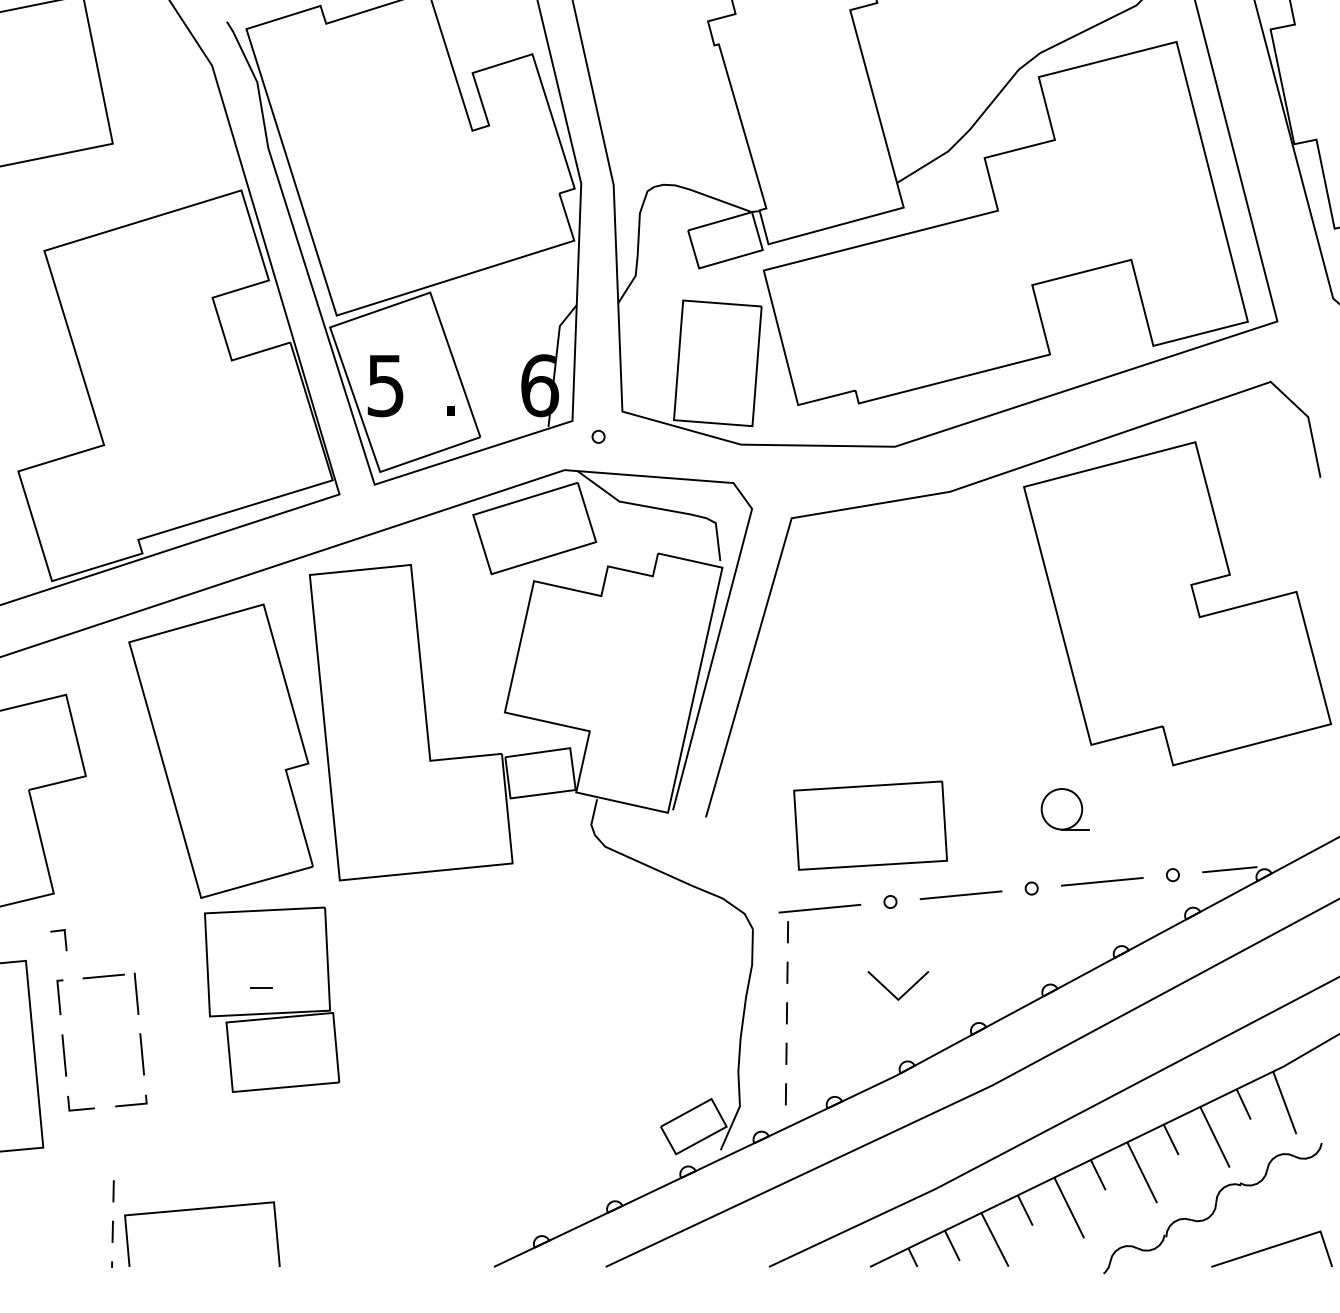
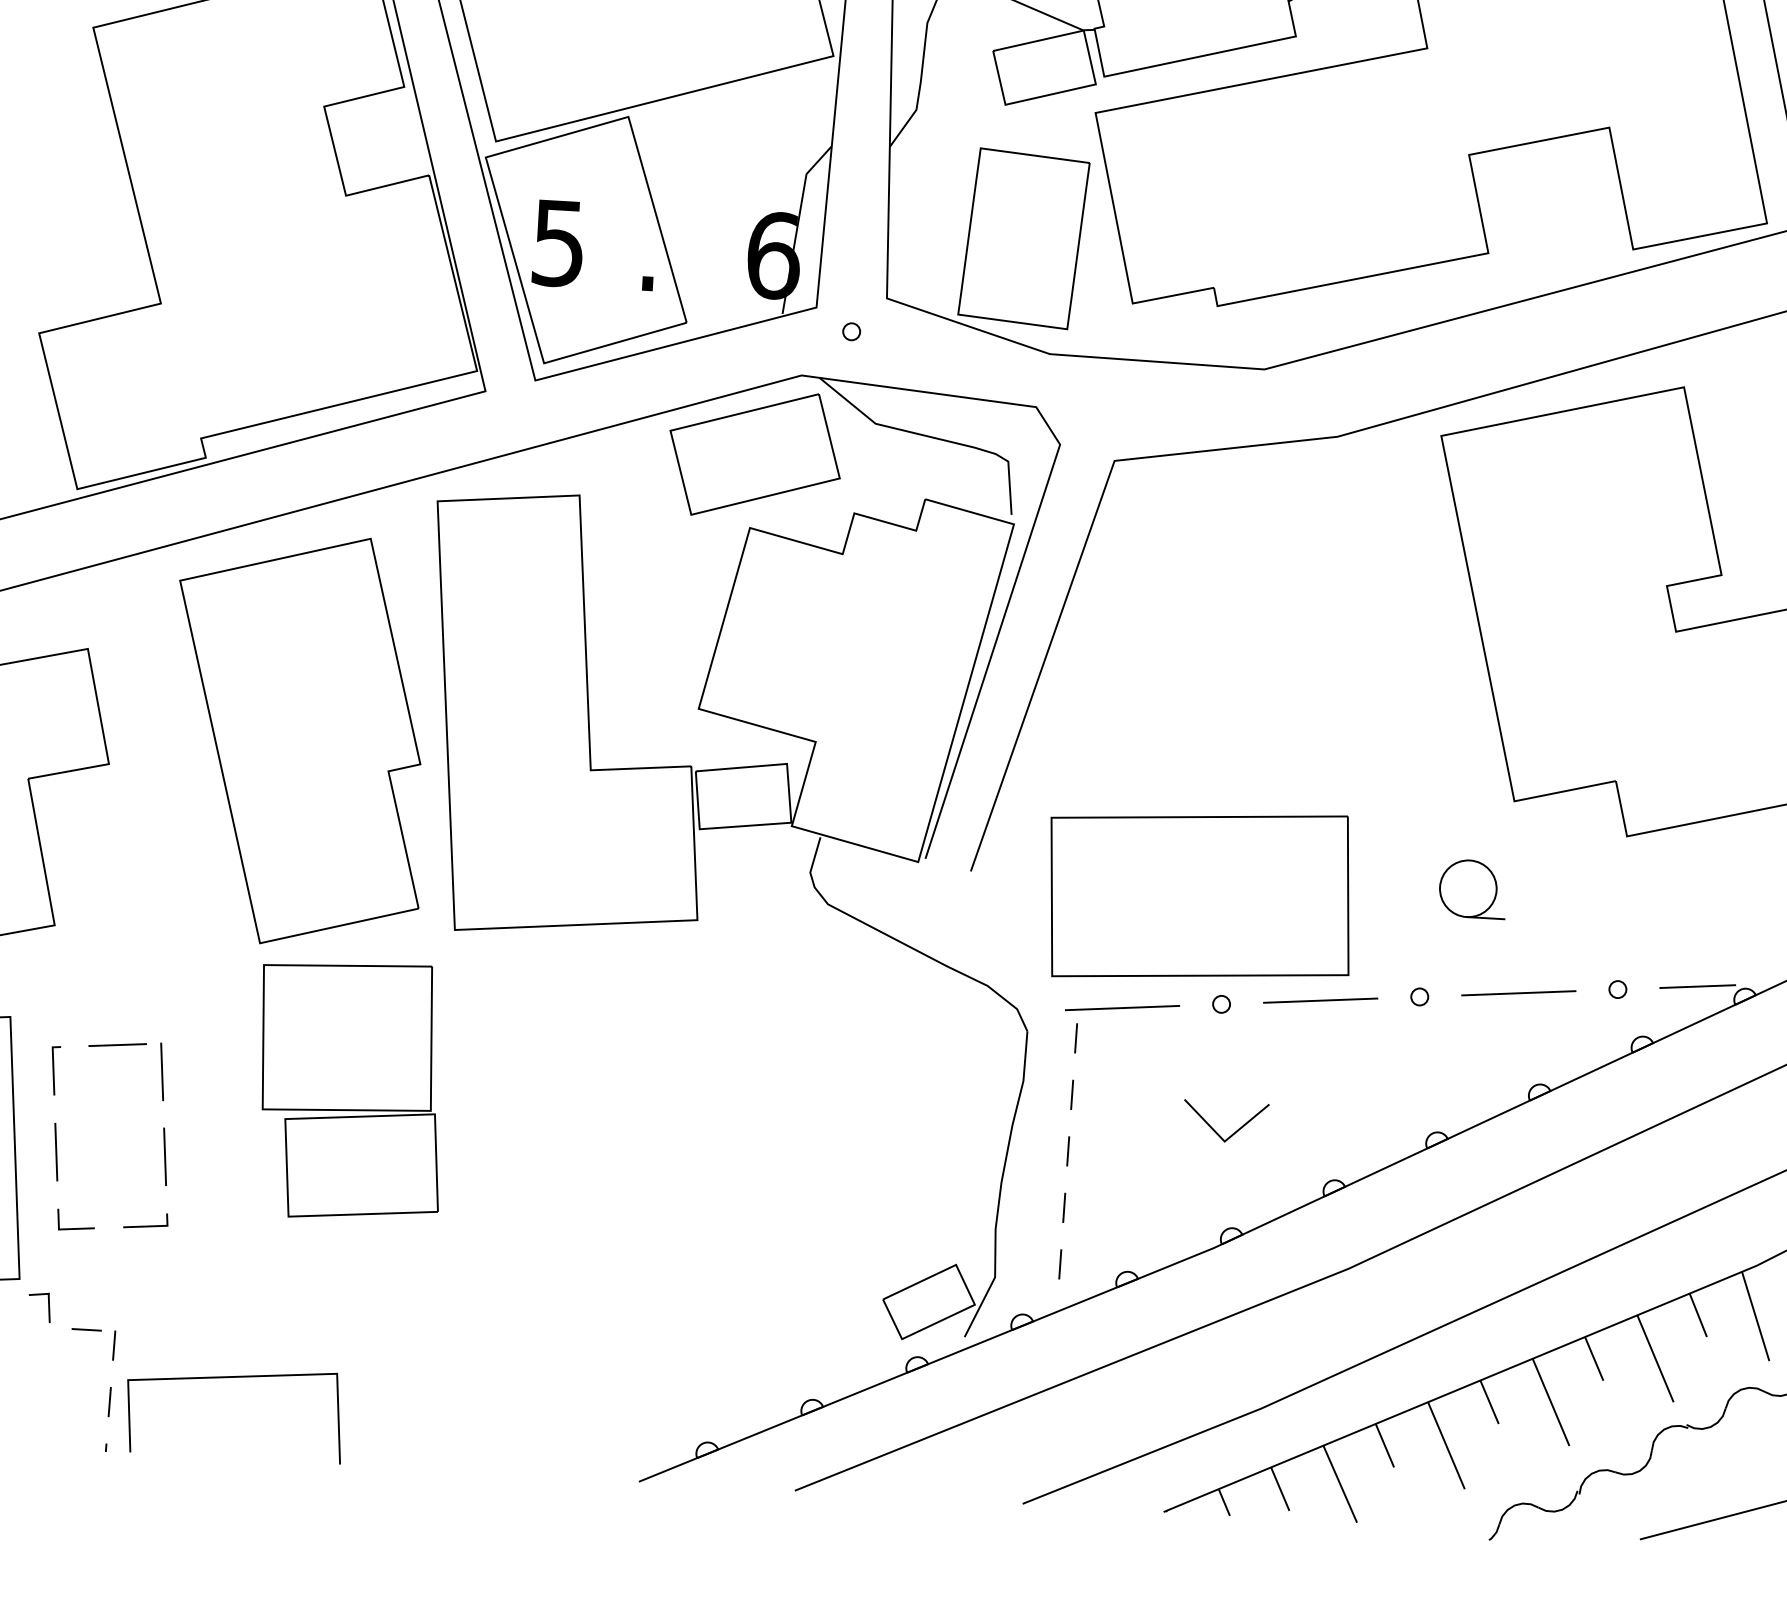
part: (870, 825) -> (1199, 896), size x1.43
part: (58, 940) -> (39, 1307), moved
line: (261, 987) -> (87, 1328), moved

